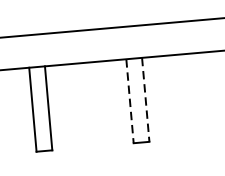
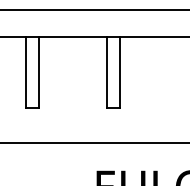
line: (145, 99) -> (120, 72), dashed -> solid
line: (130, 101) -> (107, 72), dashed -> solid

